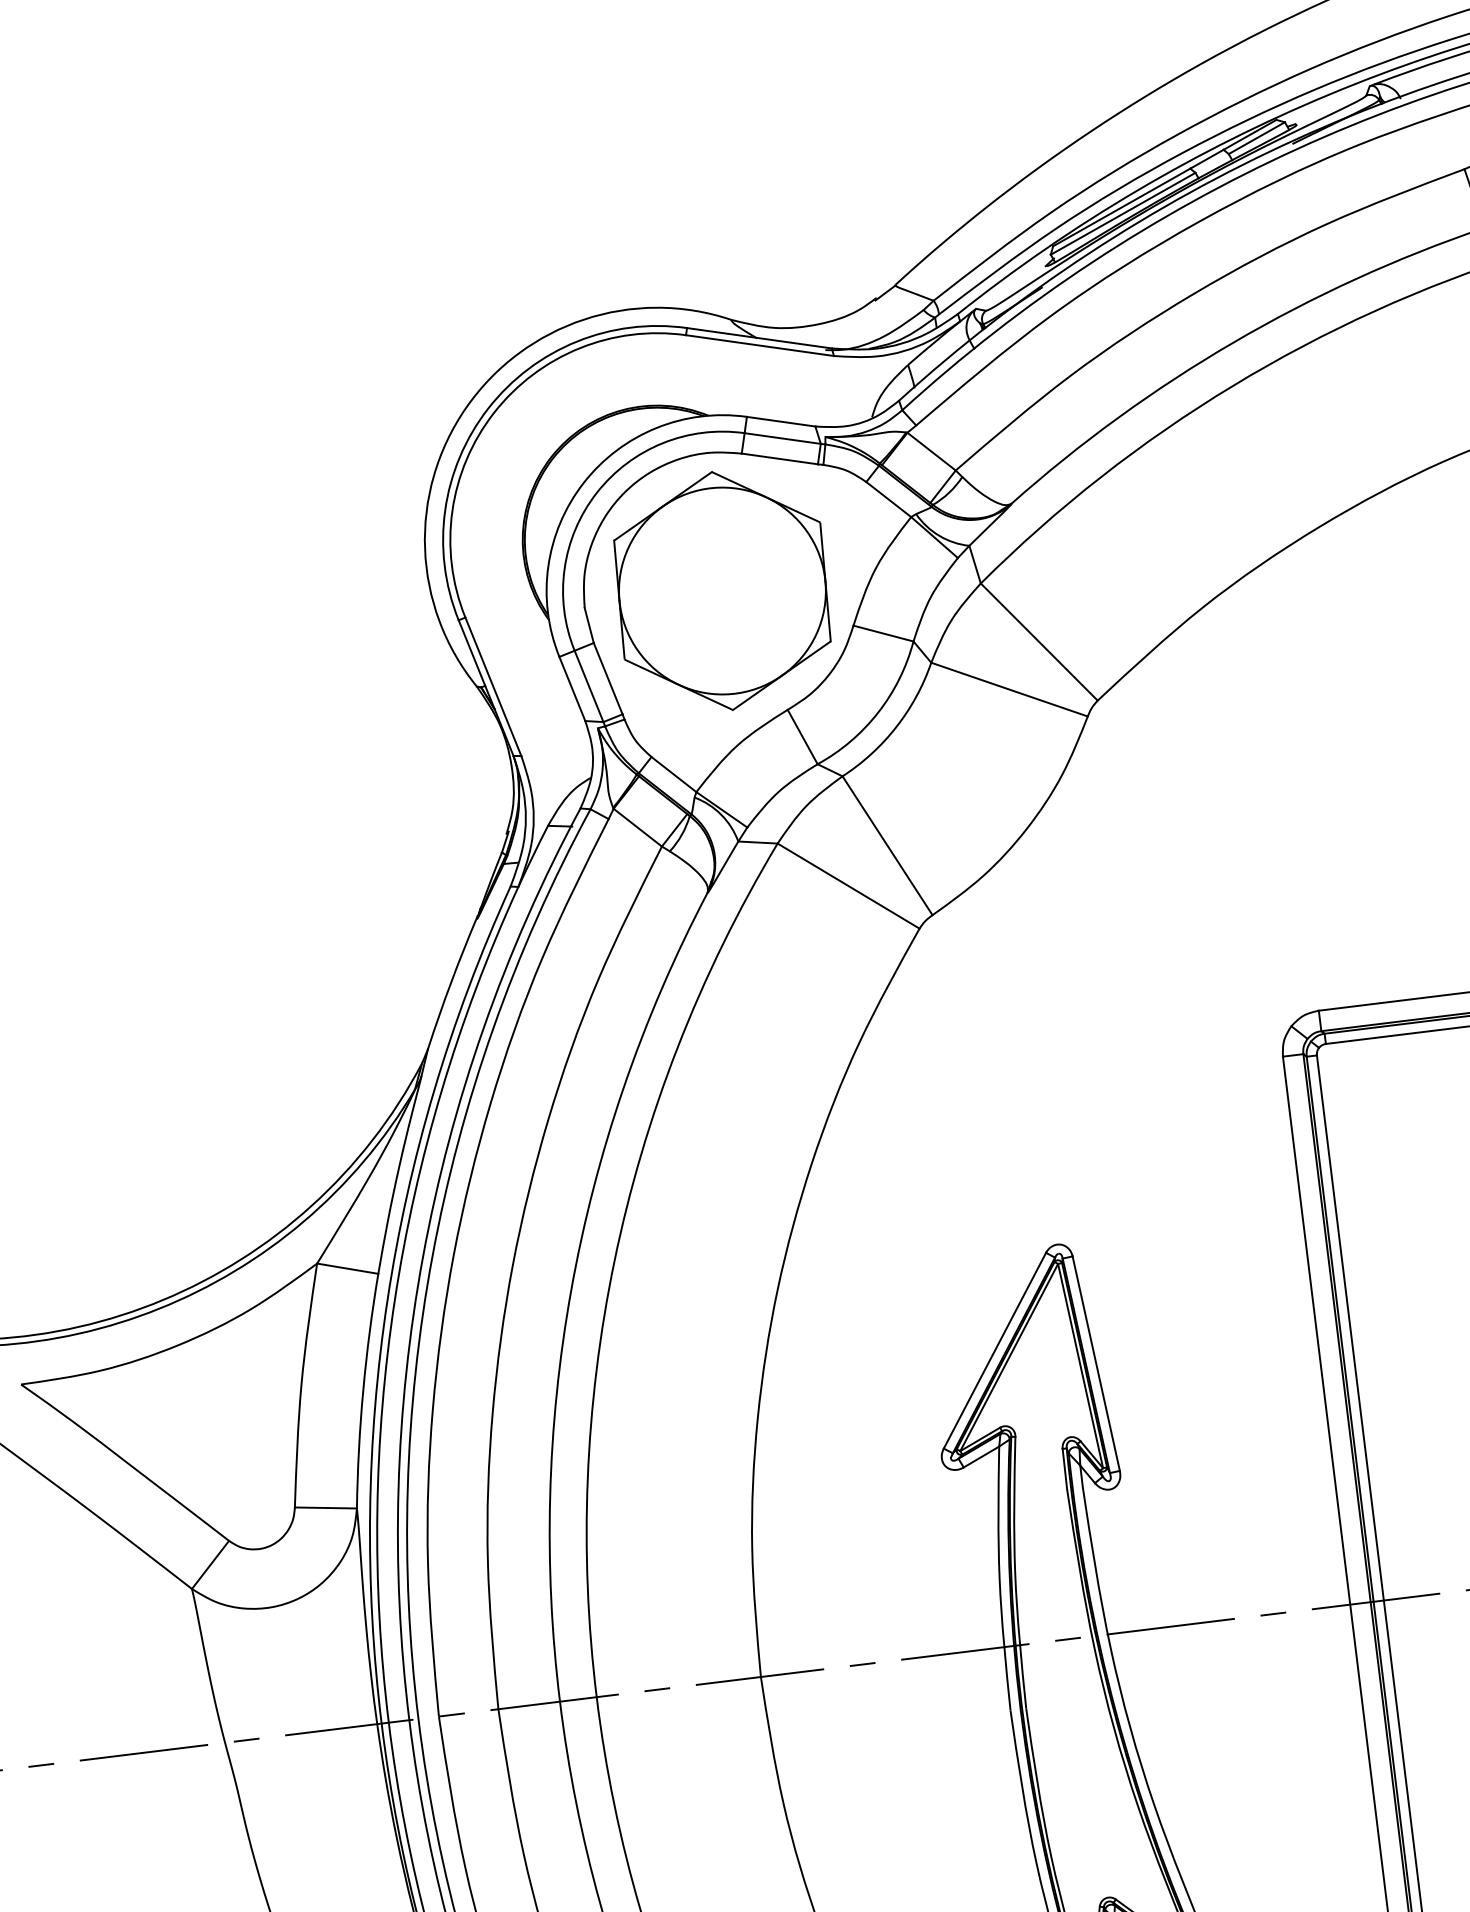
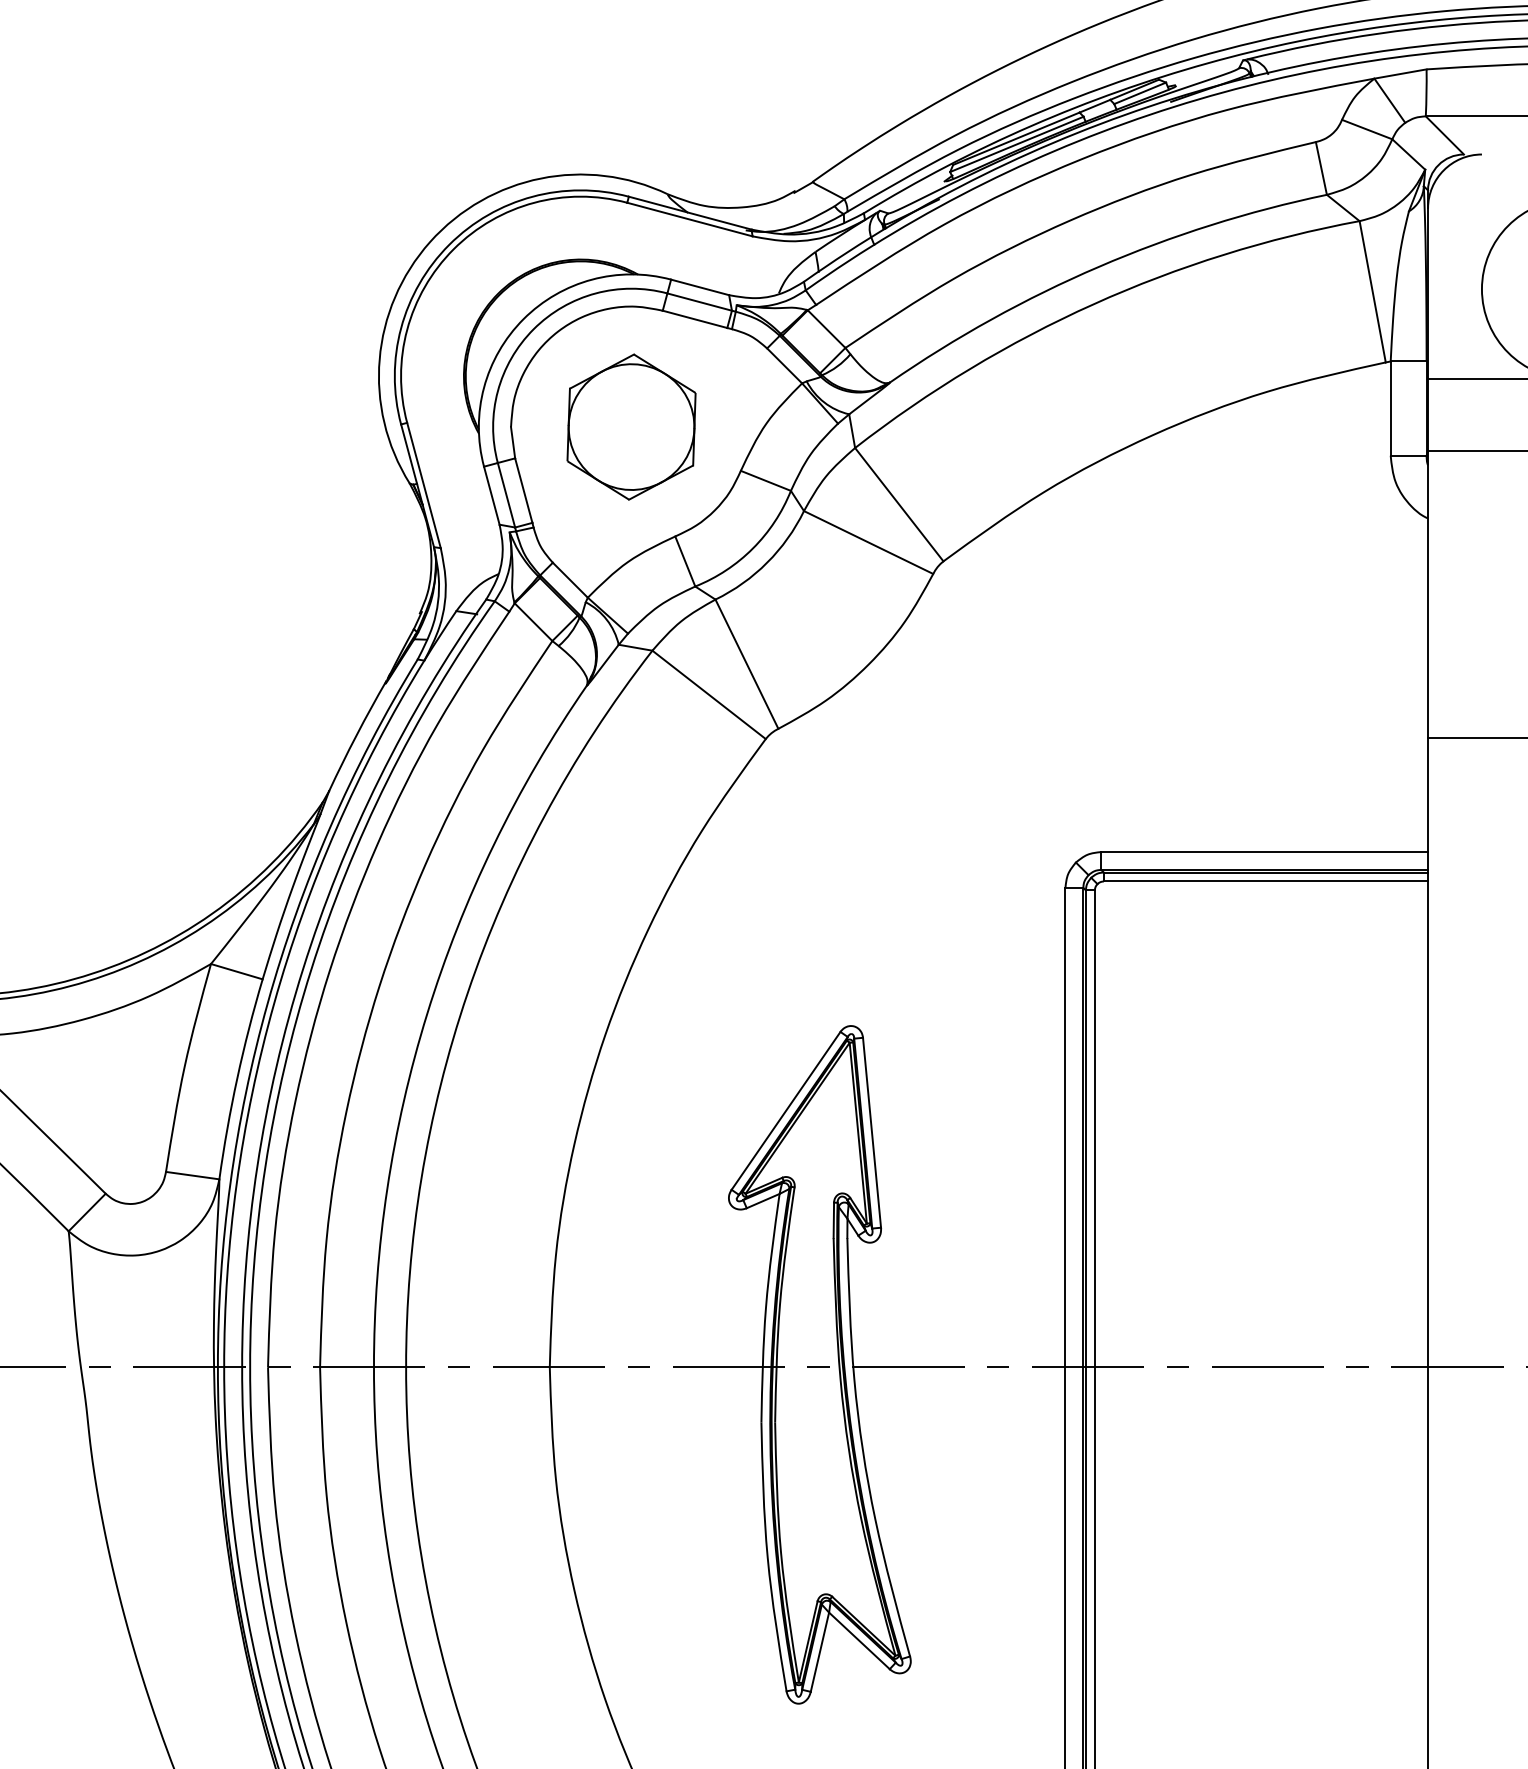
part: (722, 590) -> (631, 426), size x0.7

